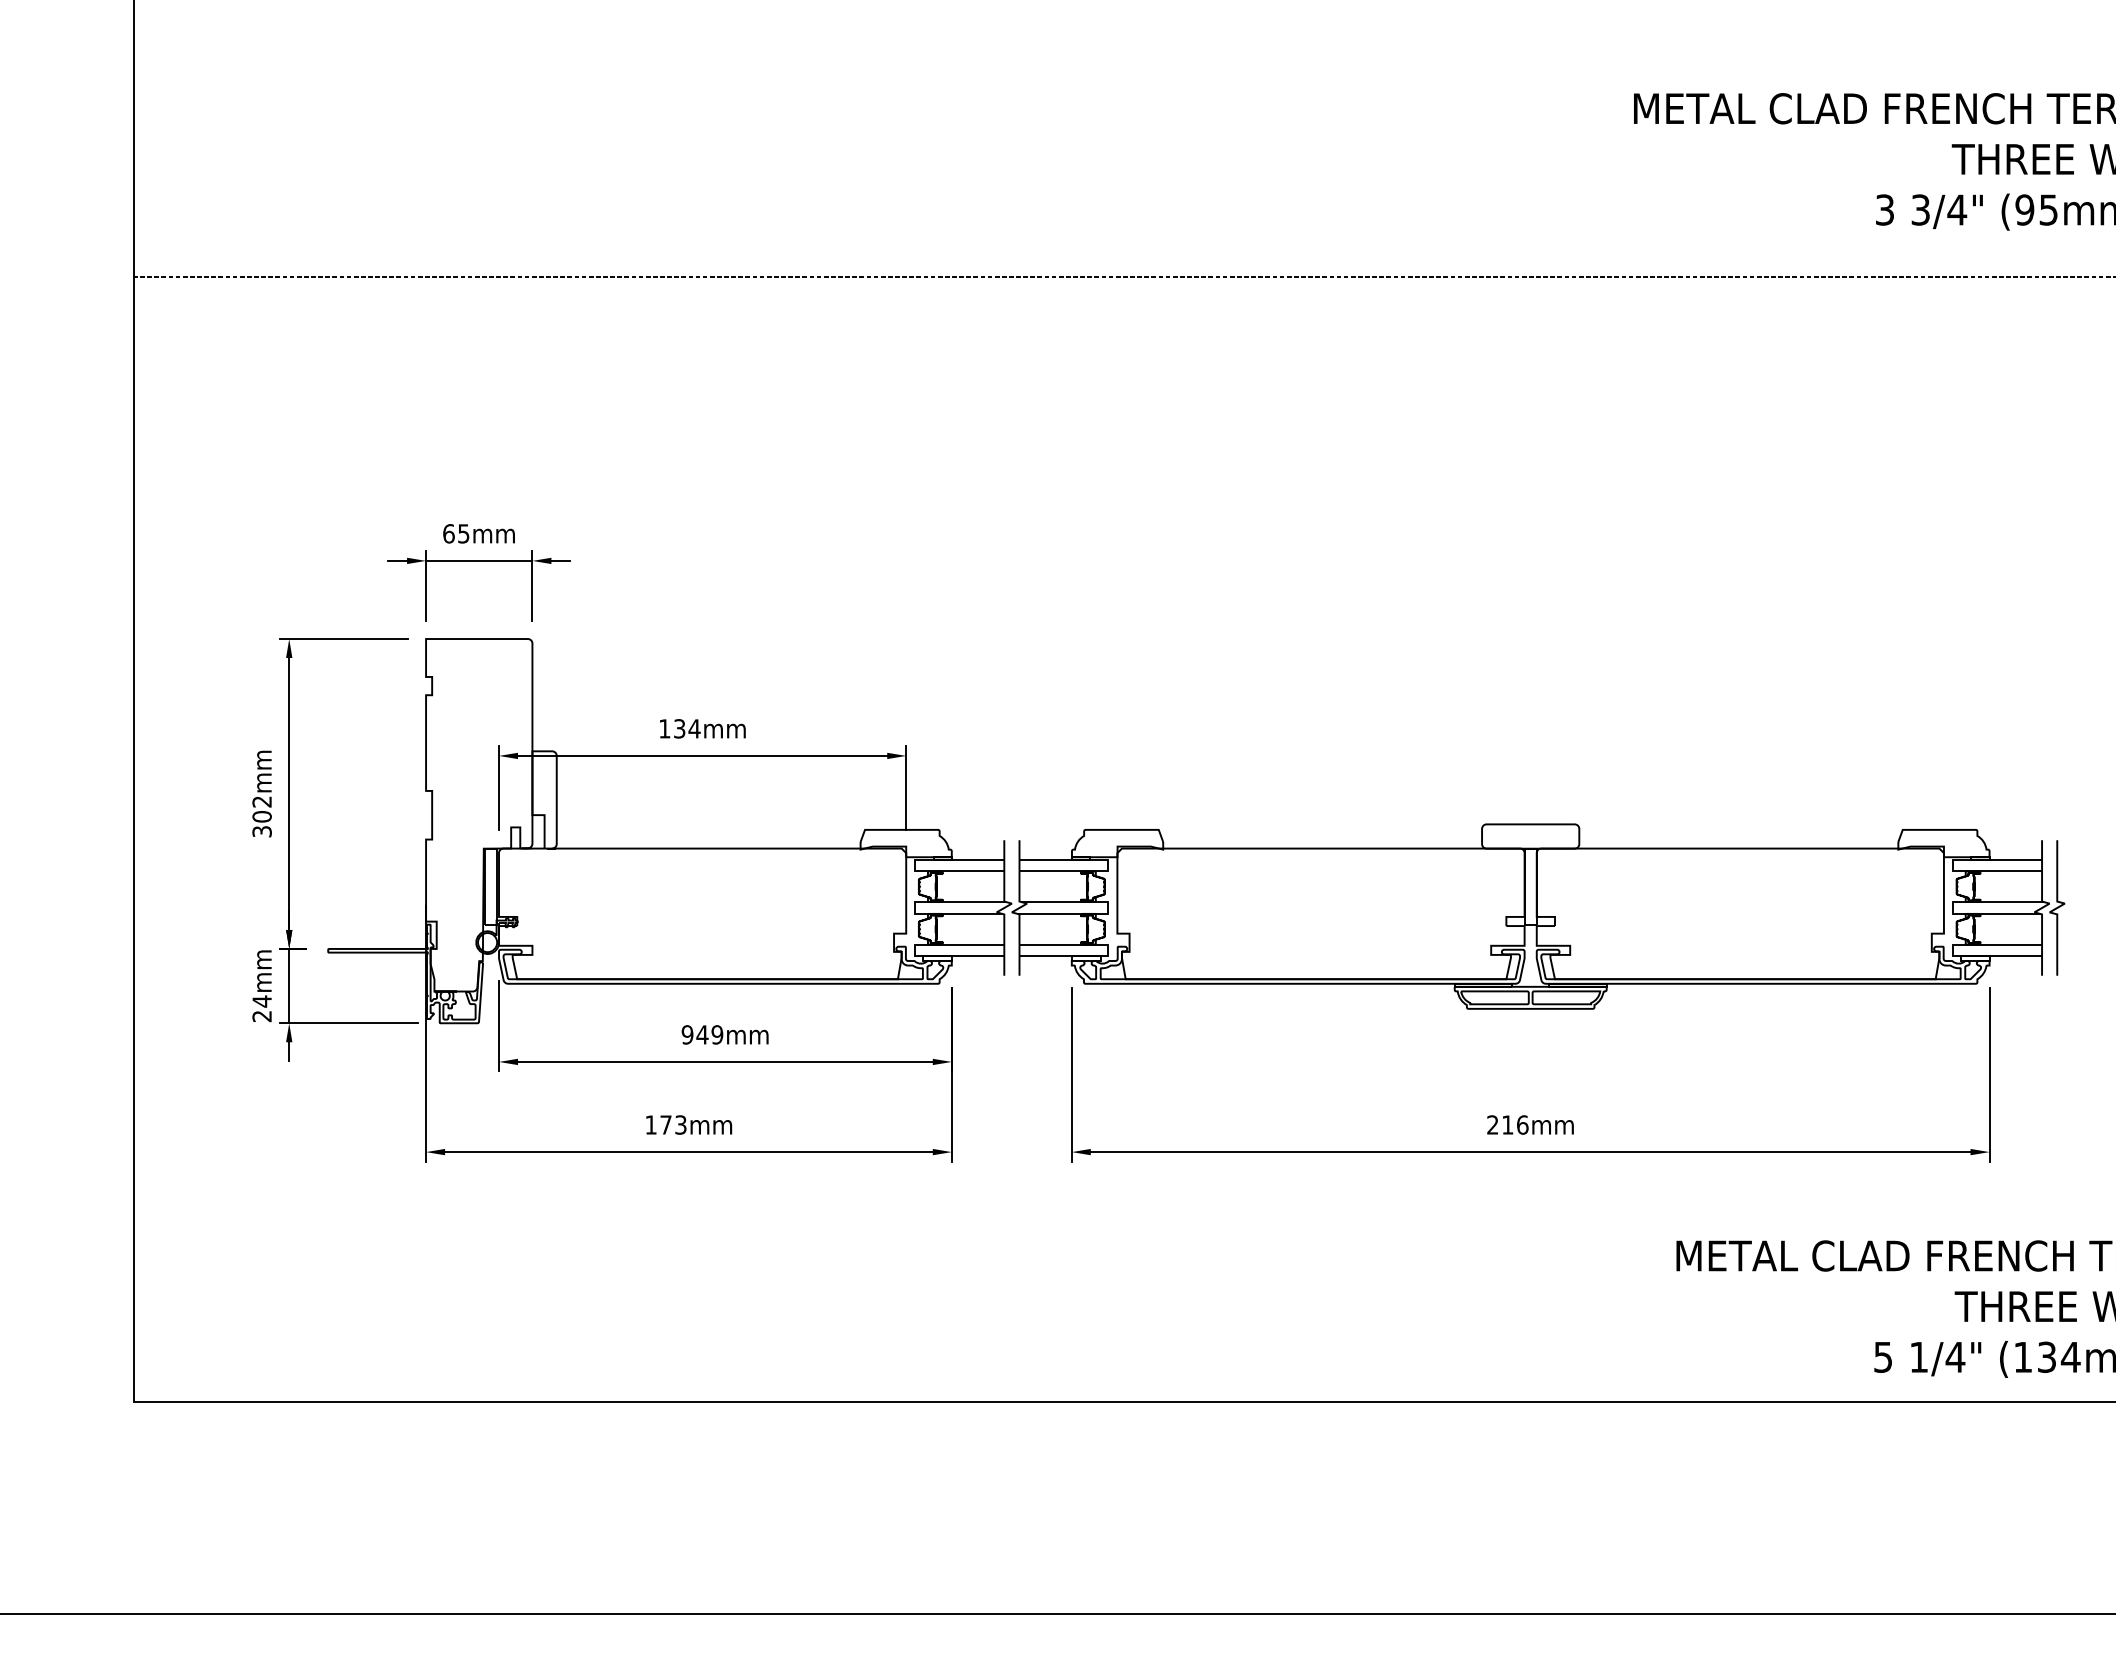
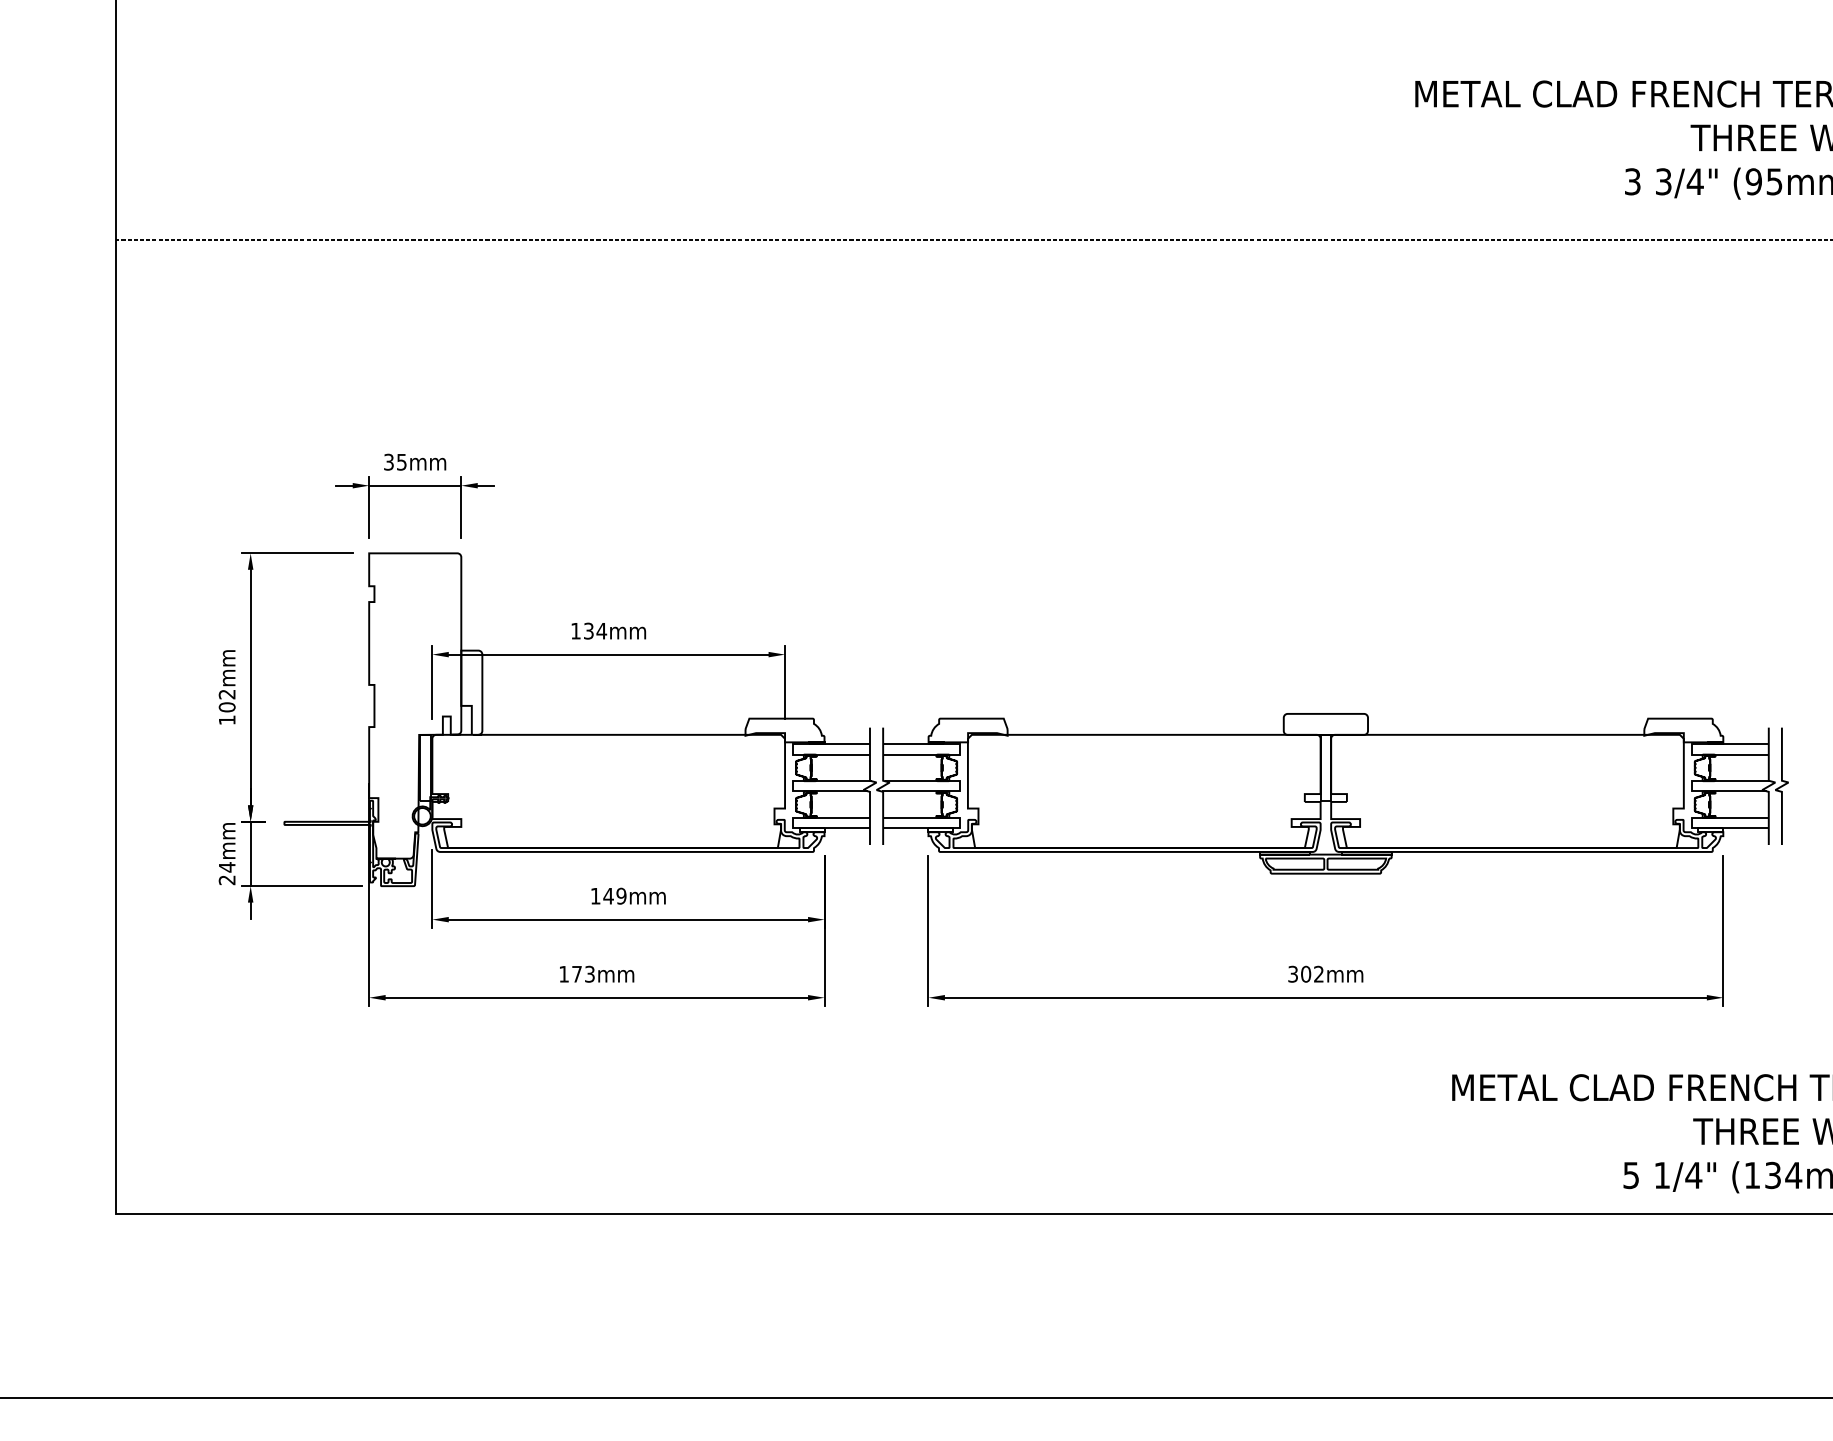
text: (448, 533) -> (388, 461), 65mm -> 35mm
text: (261, 831) -> (226, 720), 302mm -> 102mm
text: (687, 1034) -> (595, 895), 949mm -> 149mm
text: (1507, 1124) -> (1305, 973), 216mm -> 302mm

